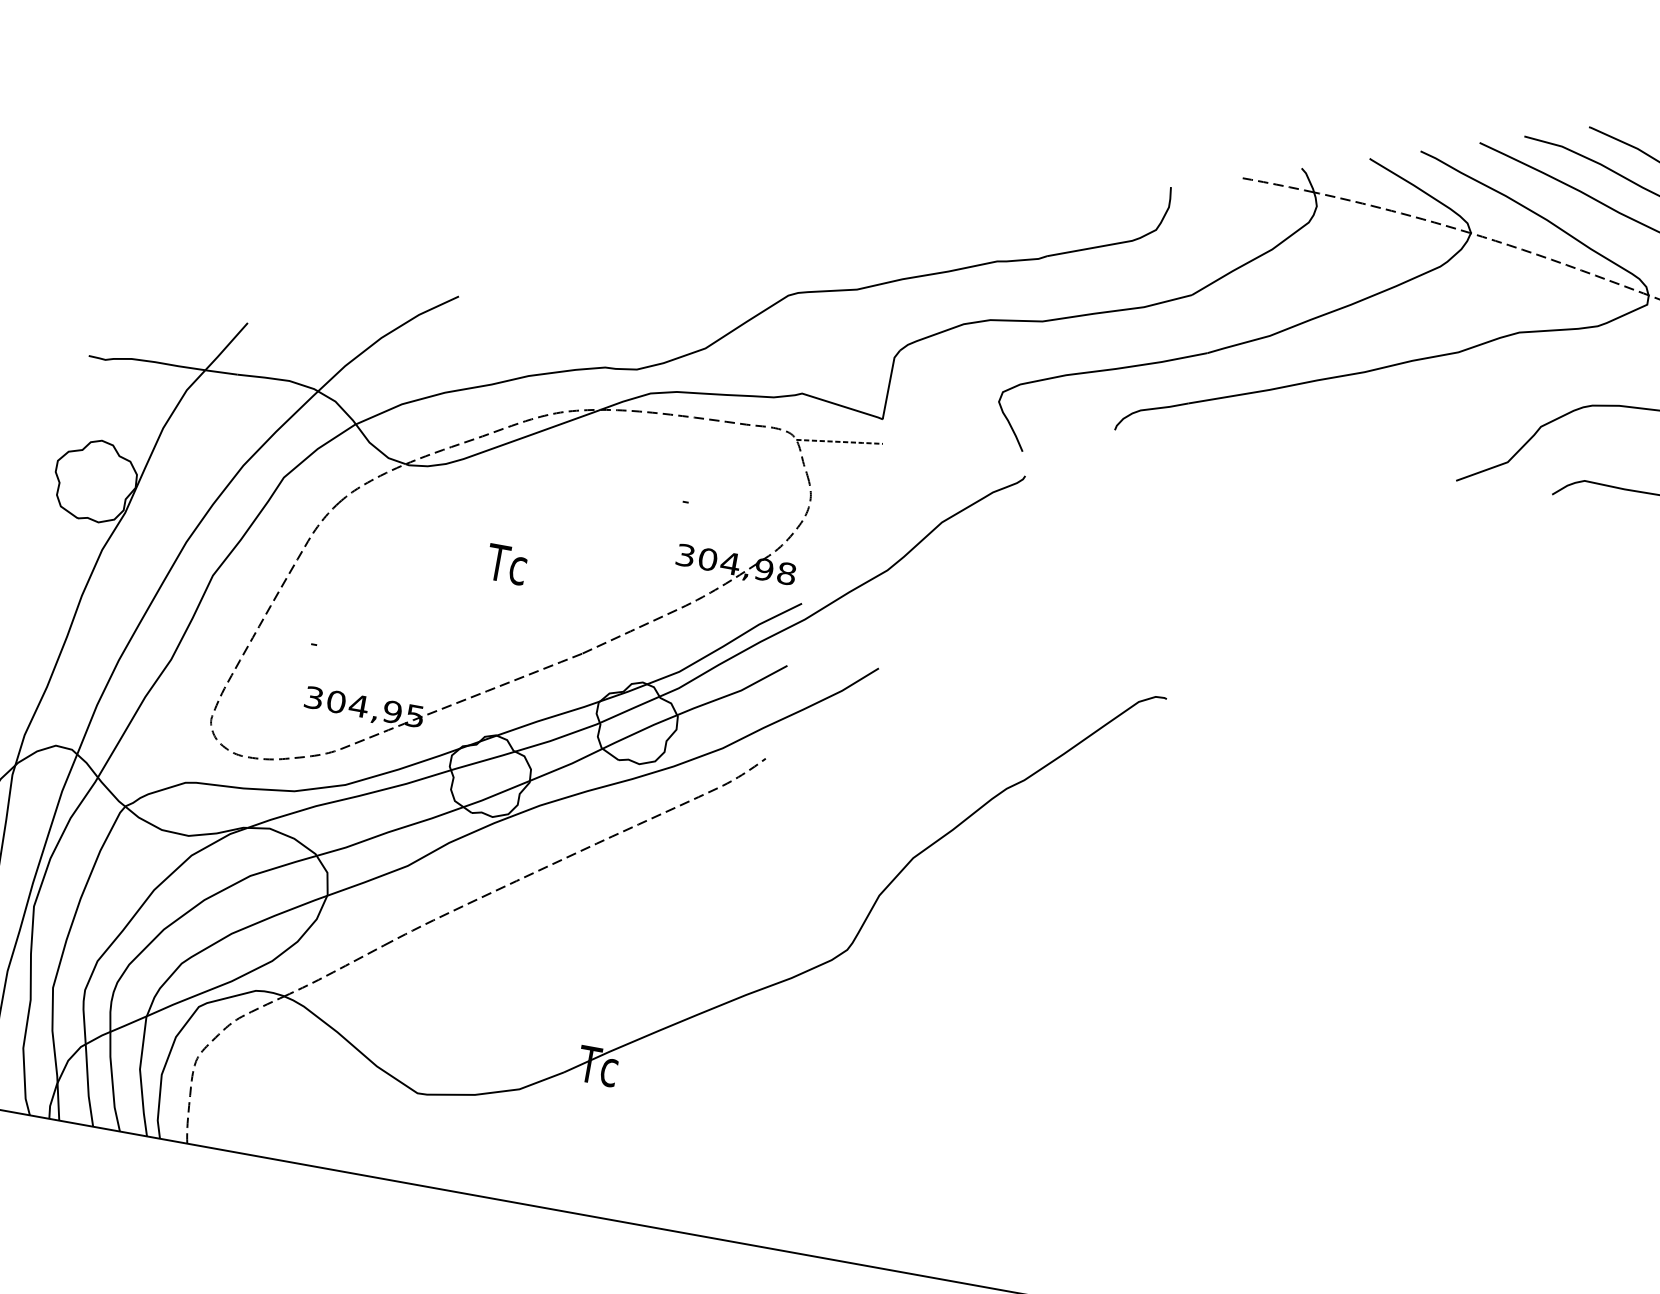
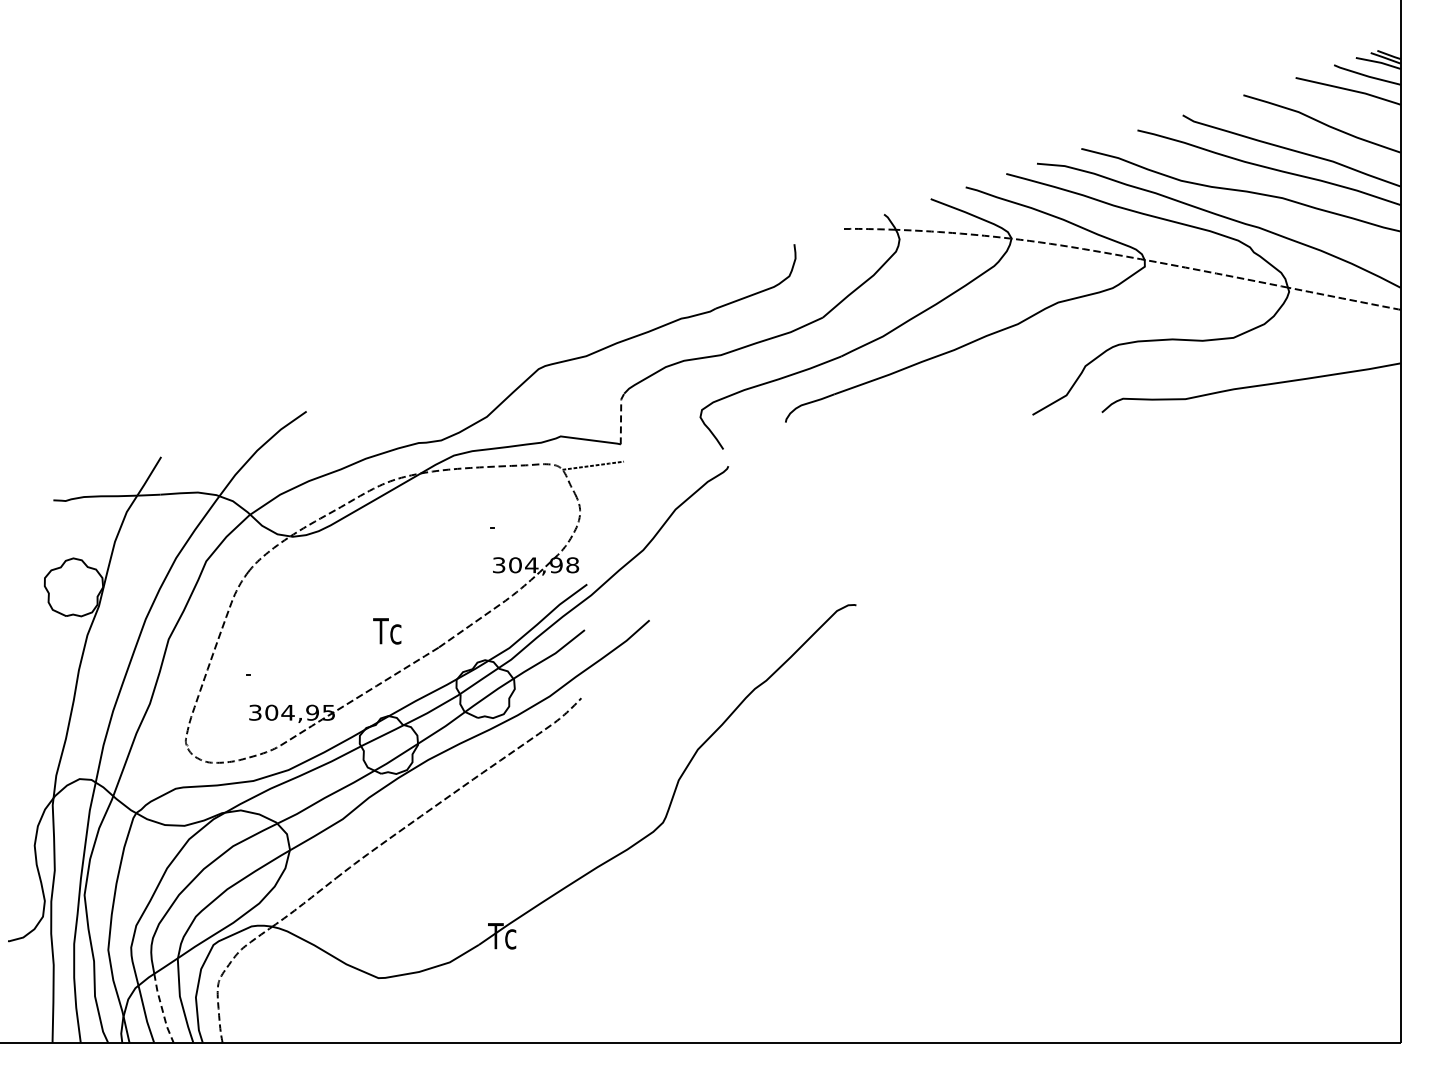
line: (890, 383) -> (621, 418), solid -> dashed
text: (506, 564) -> (387, 631), moved
line: (112, 1082) -> (162, 1009), solid -> dashed

